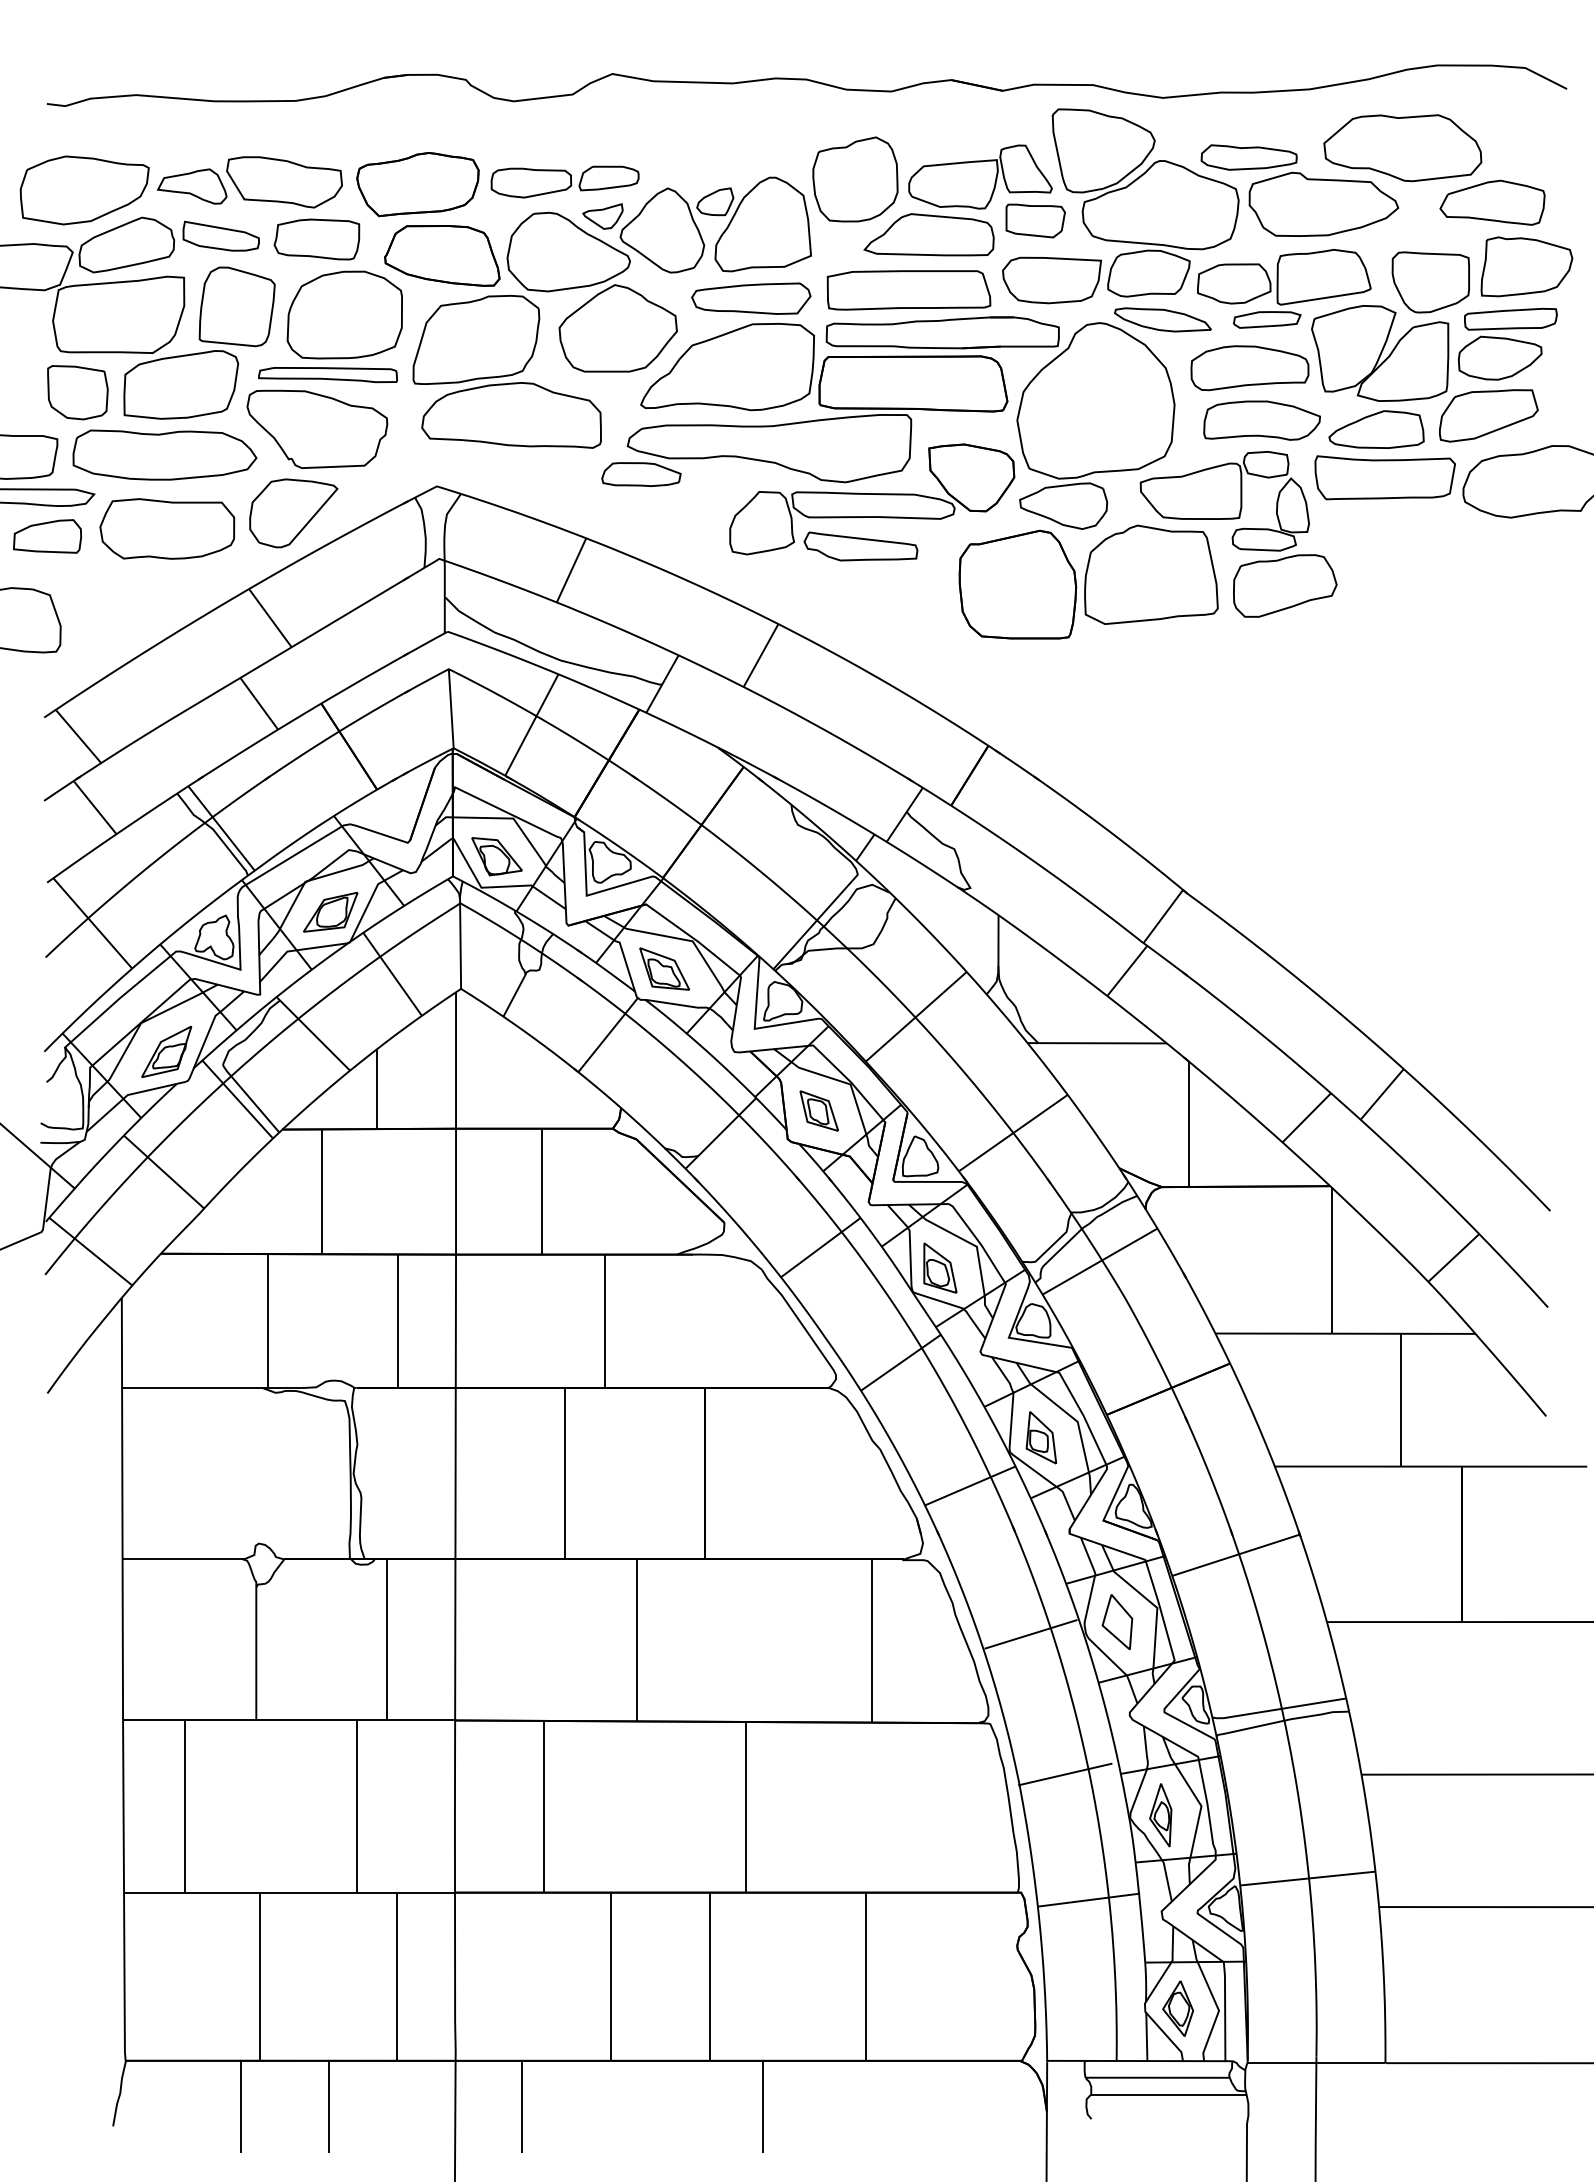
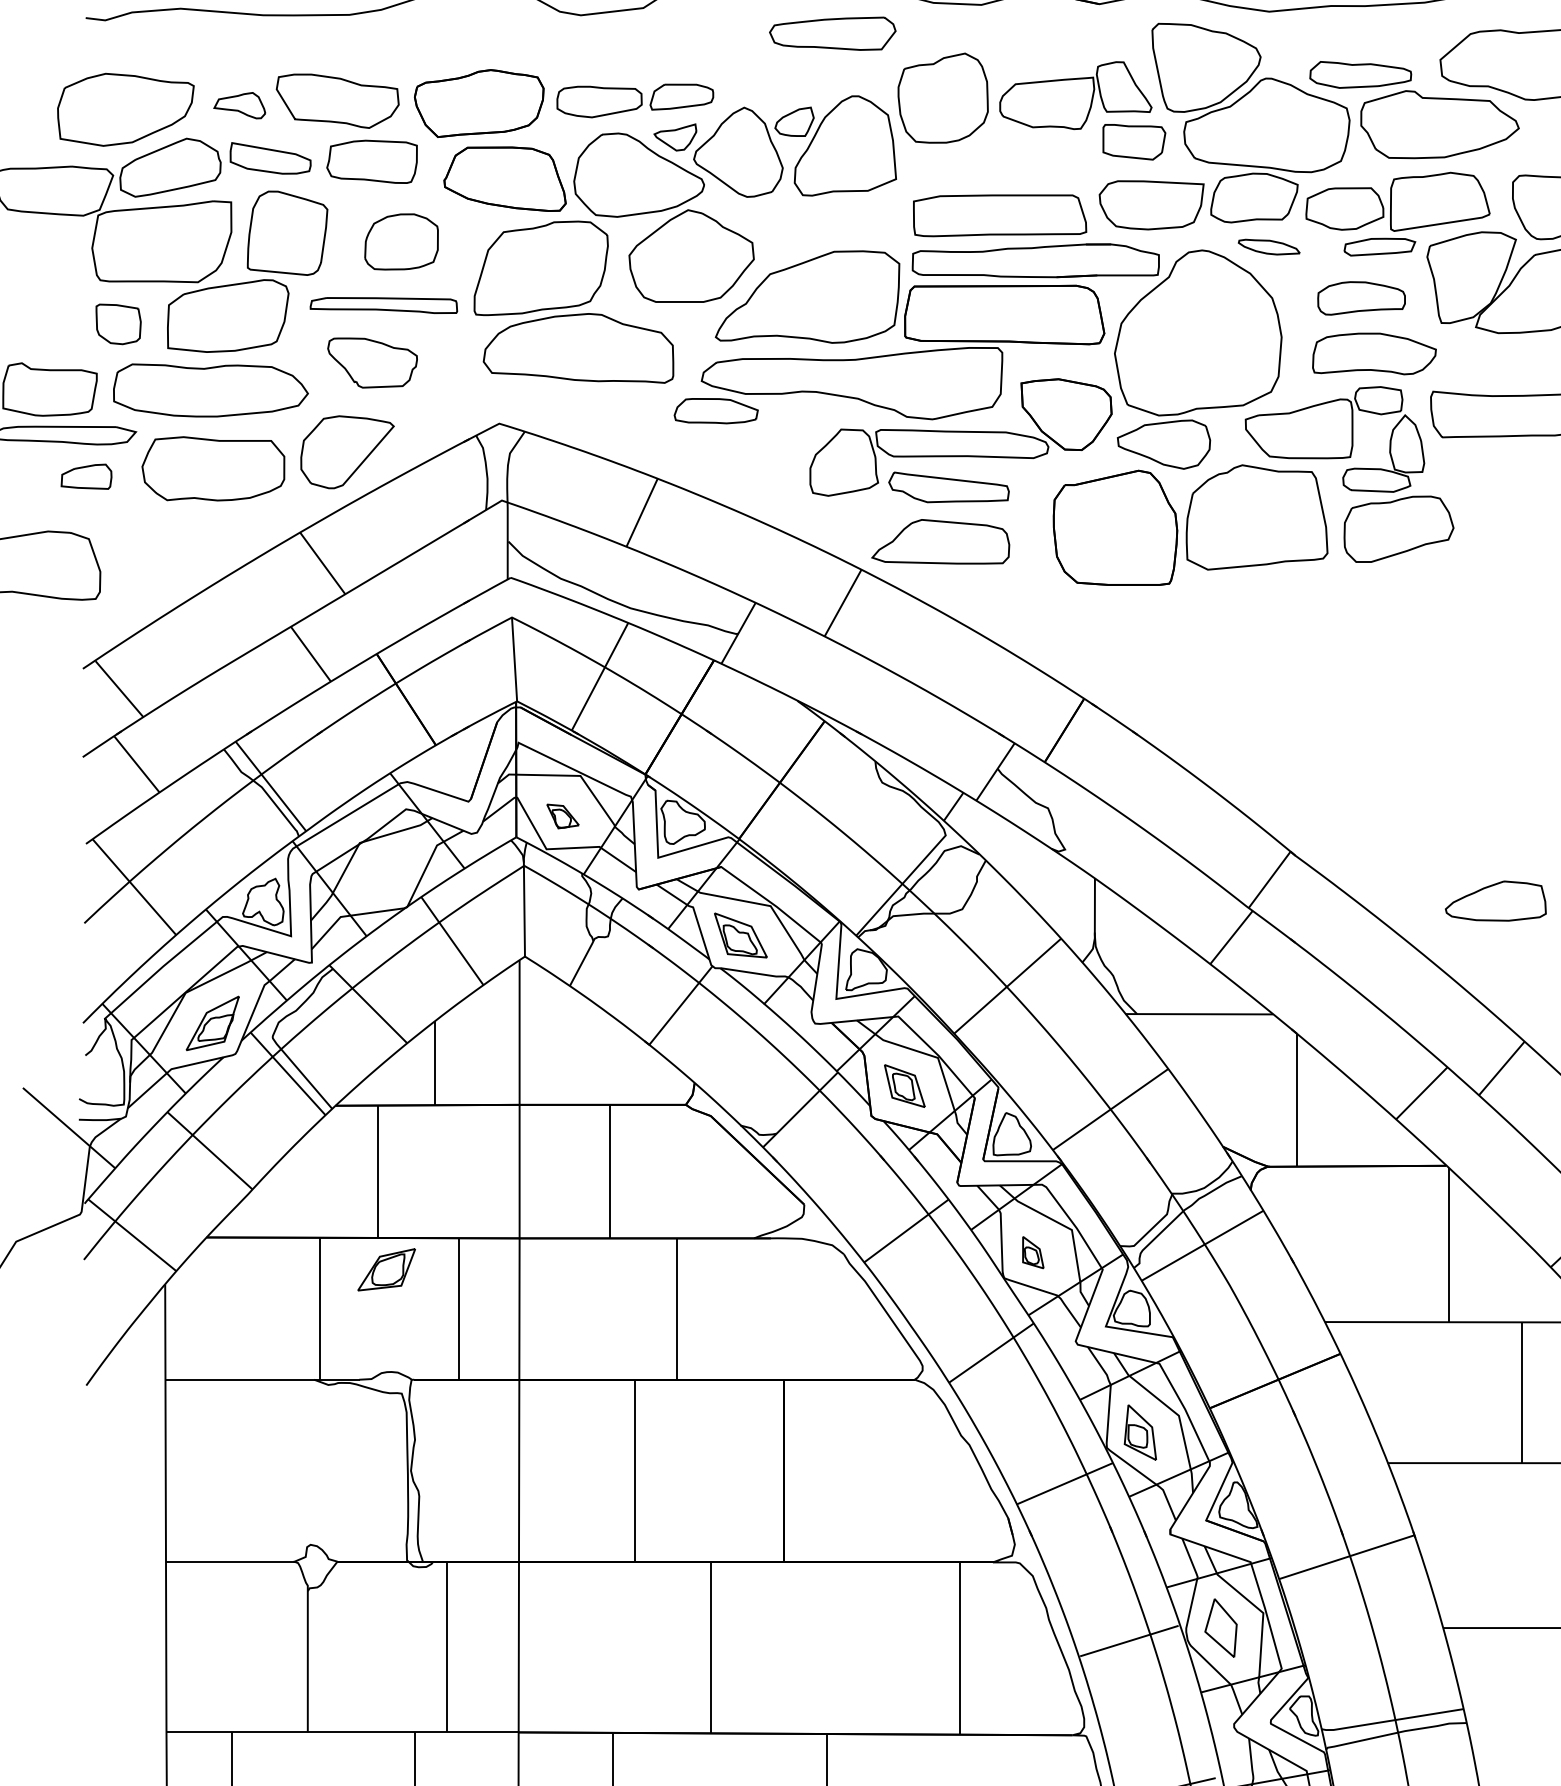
part: (191, 186) -> (239, 105), size x0.7
part: (928, 234) -> (940, 541), moved
part: (751, 298) -> (832, 33), moved
part: (344, 314) -> (401, 241), size x0.6
part: (1162, 319) -> (1268, 246), size x0.6
part: (1249, 368) -> (1361, 298), size x0.7
part: (77, 392) -> (118, 324), size x0.7
part: (317, 428) -> (372, 362), size x0.6
part: (1376, 429) -> (1495, 901), moved
part: (47, 536) -> (86, 476), size x0.7
part: (496, 856) -> (562, 816), size x0.6
part: (330, 911) -> (386, 1269), moved
part: (940, 1267) -> (1033, 1252), size x0.6

